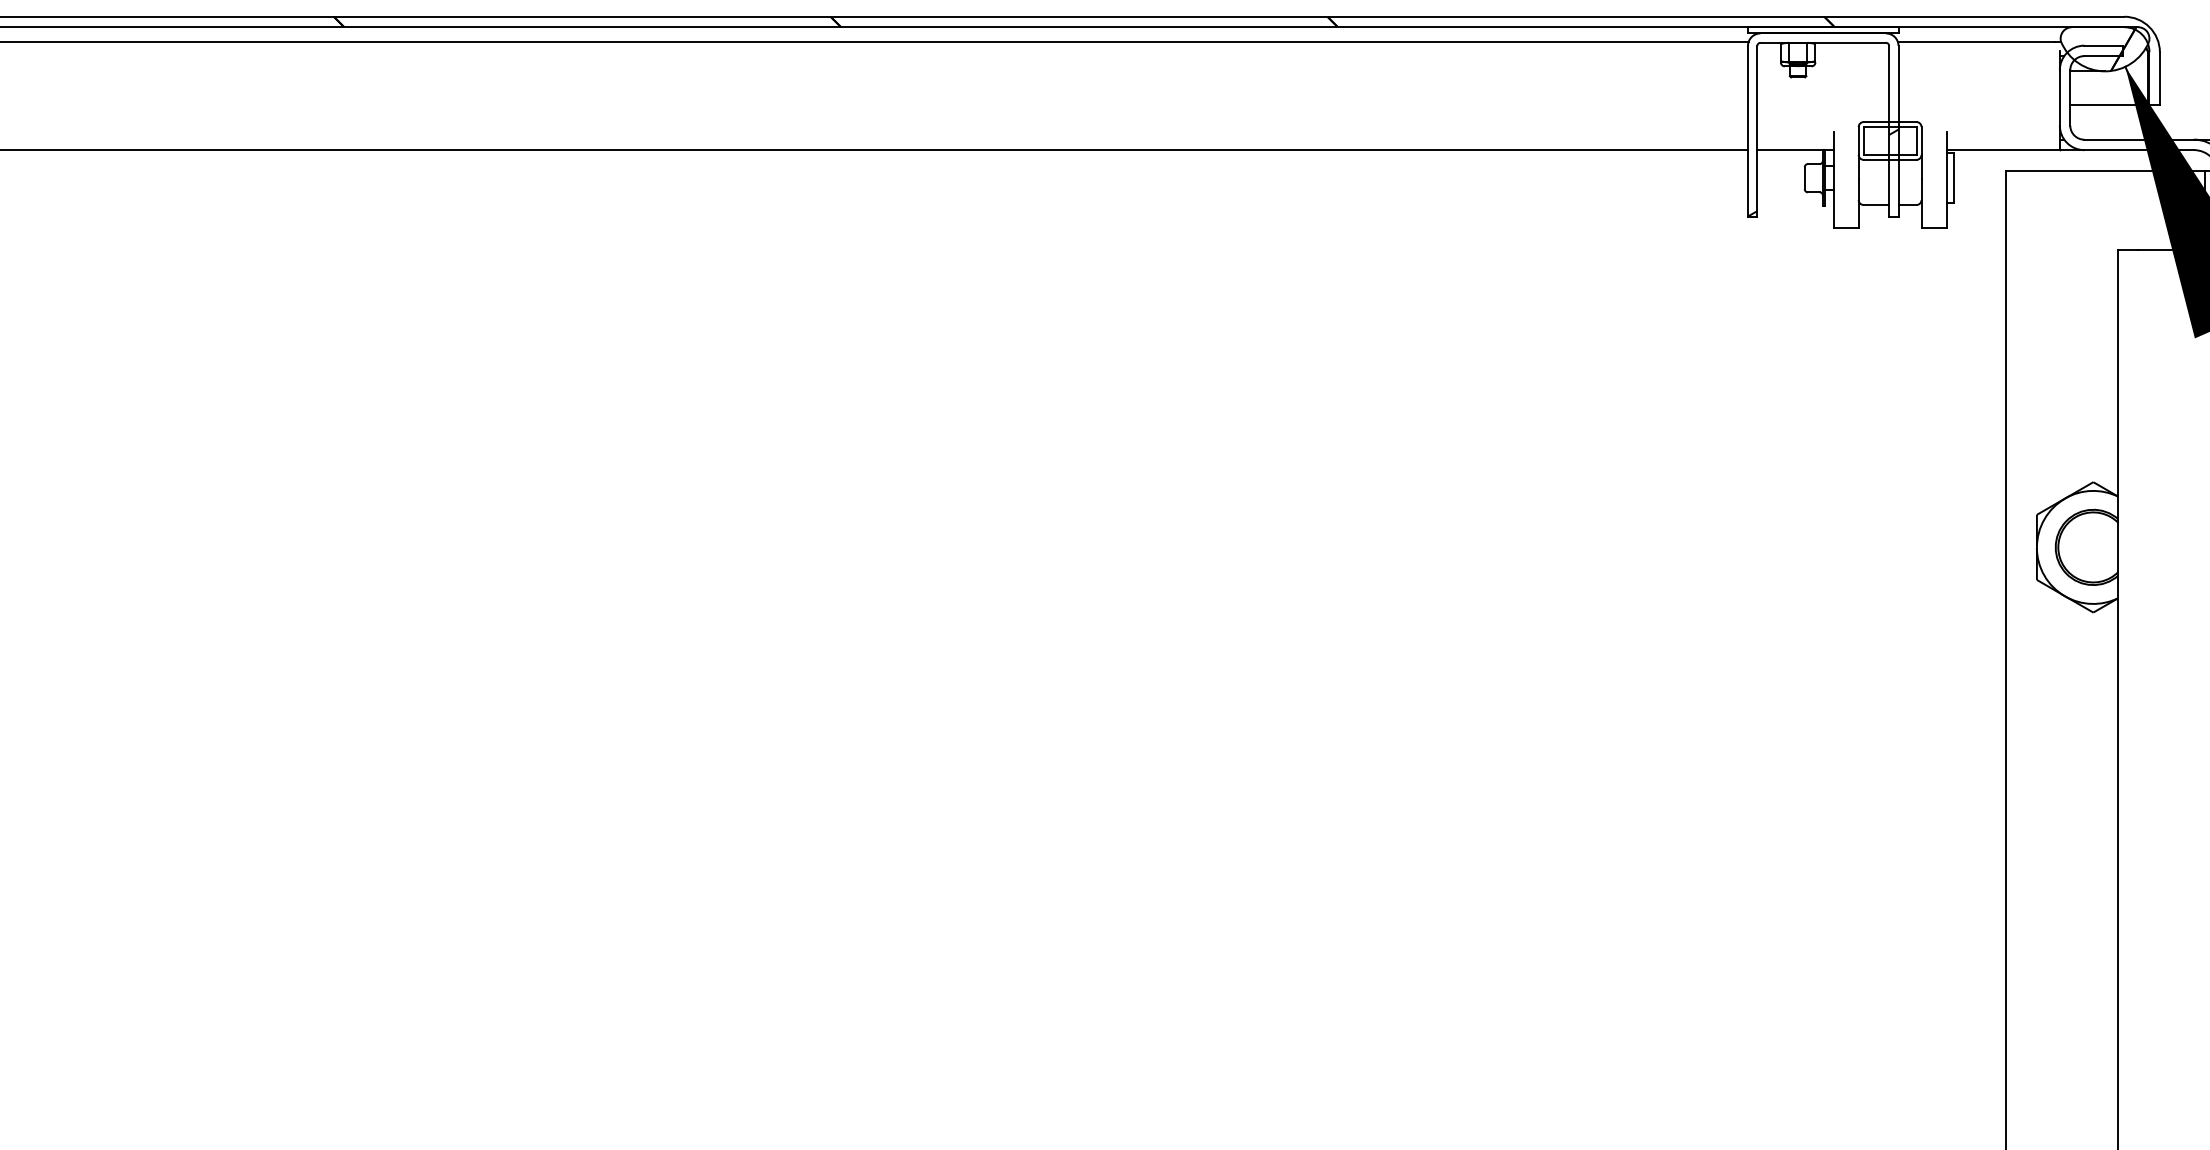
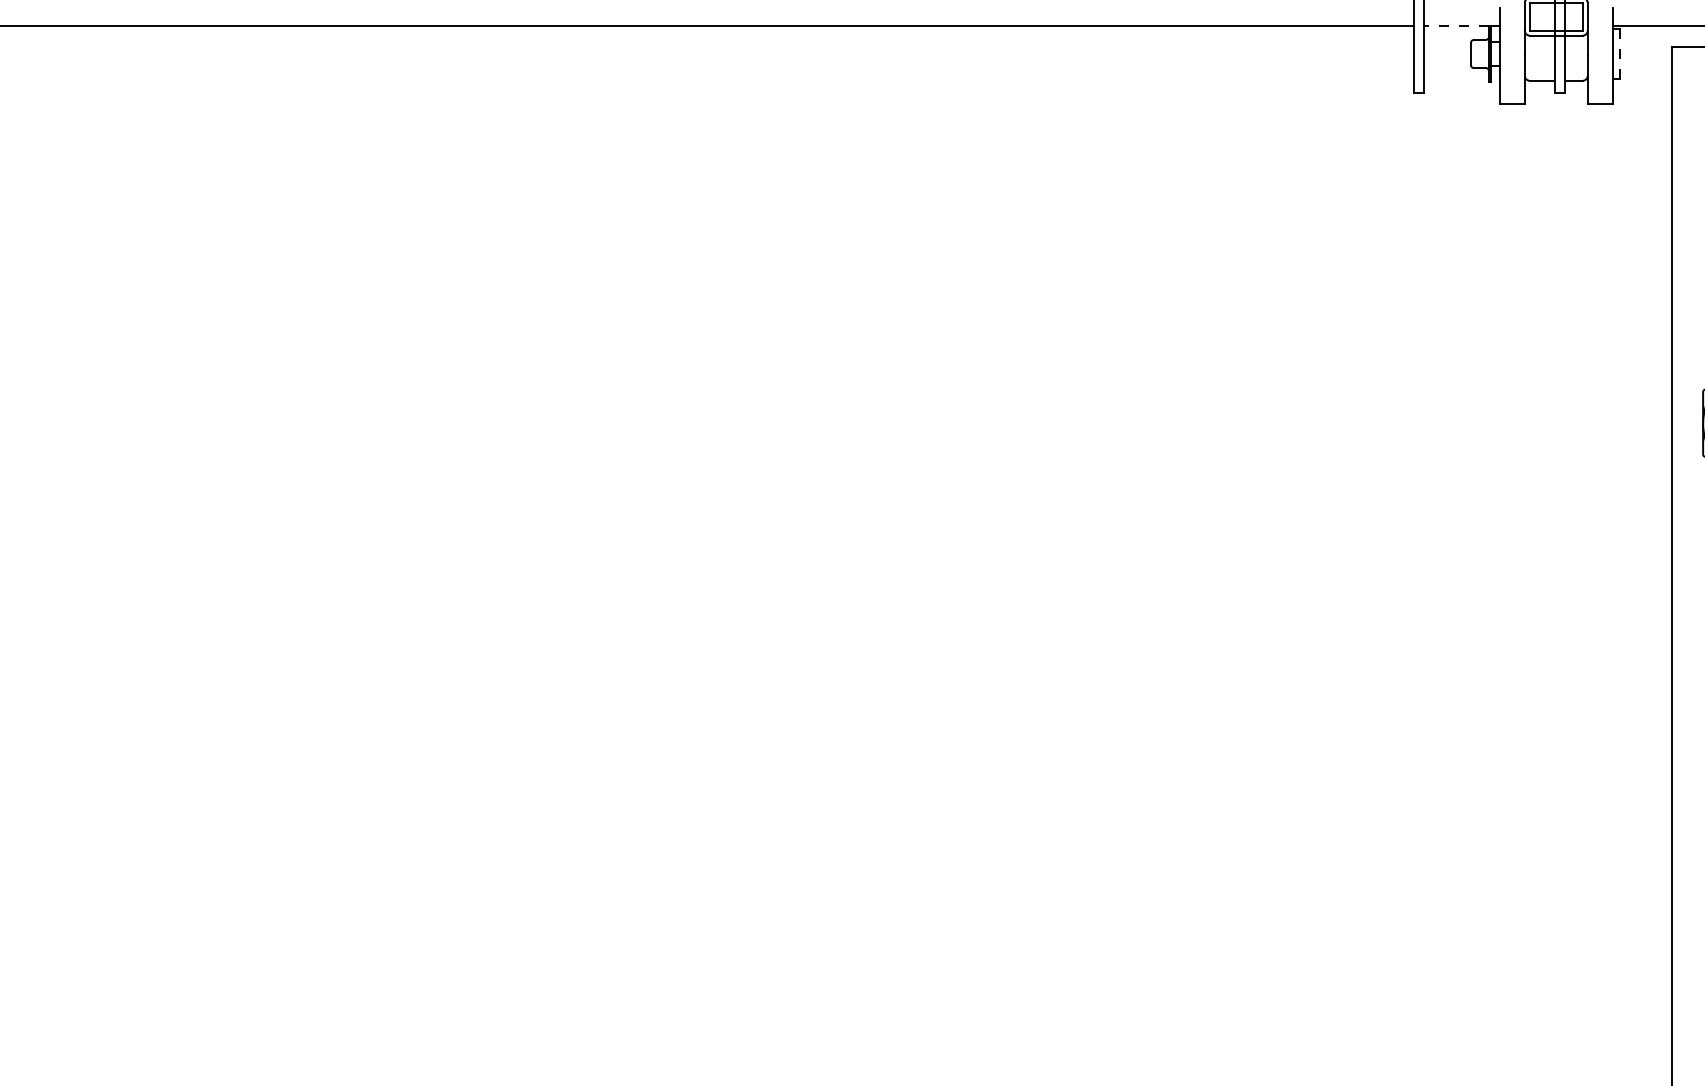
line: (1790, 150) -> (1456, 26), solid -> dashed
hatch: (1822, 172) -> (1488, 48), removed
line: (1954, 177) -> (1620, 53), solid -> dashed

